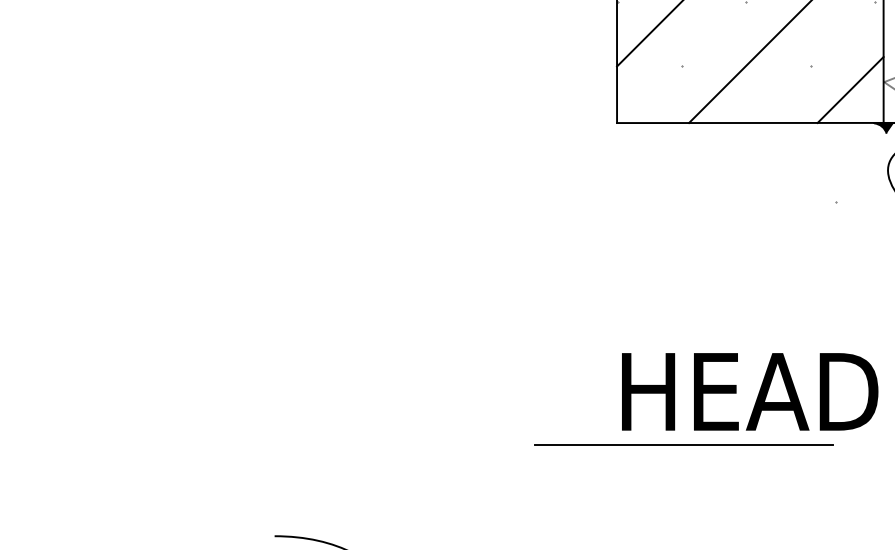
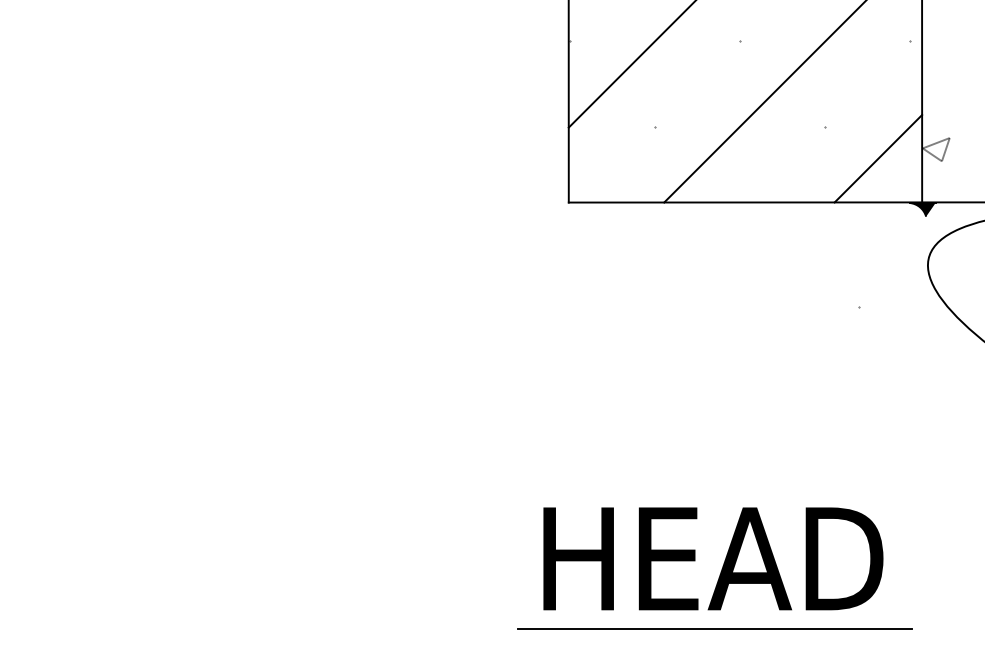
text: (750, 391) -> (713, 558), moved
line: (683, 444) -> (713, 628), moved

